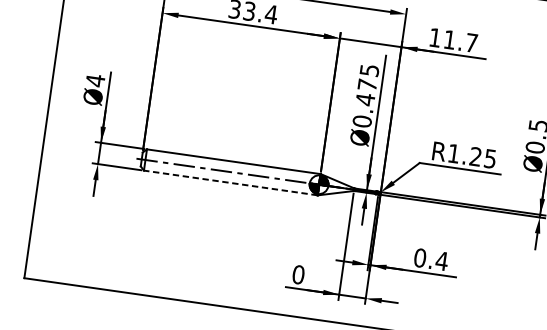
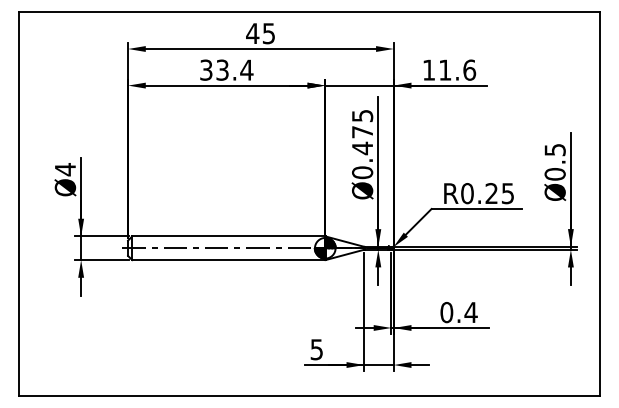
text: (471, 42) -> (469, 69), 11.7 -> 11.6
text: (454, 153) -> (467, 193), R1.25 -> R0.25
line: (230, 183) -> (228, 260), dashed -> solid
text: (298, 274) -> (316, 349), 0 -> 5

